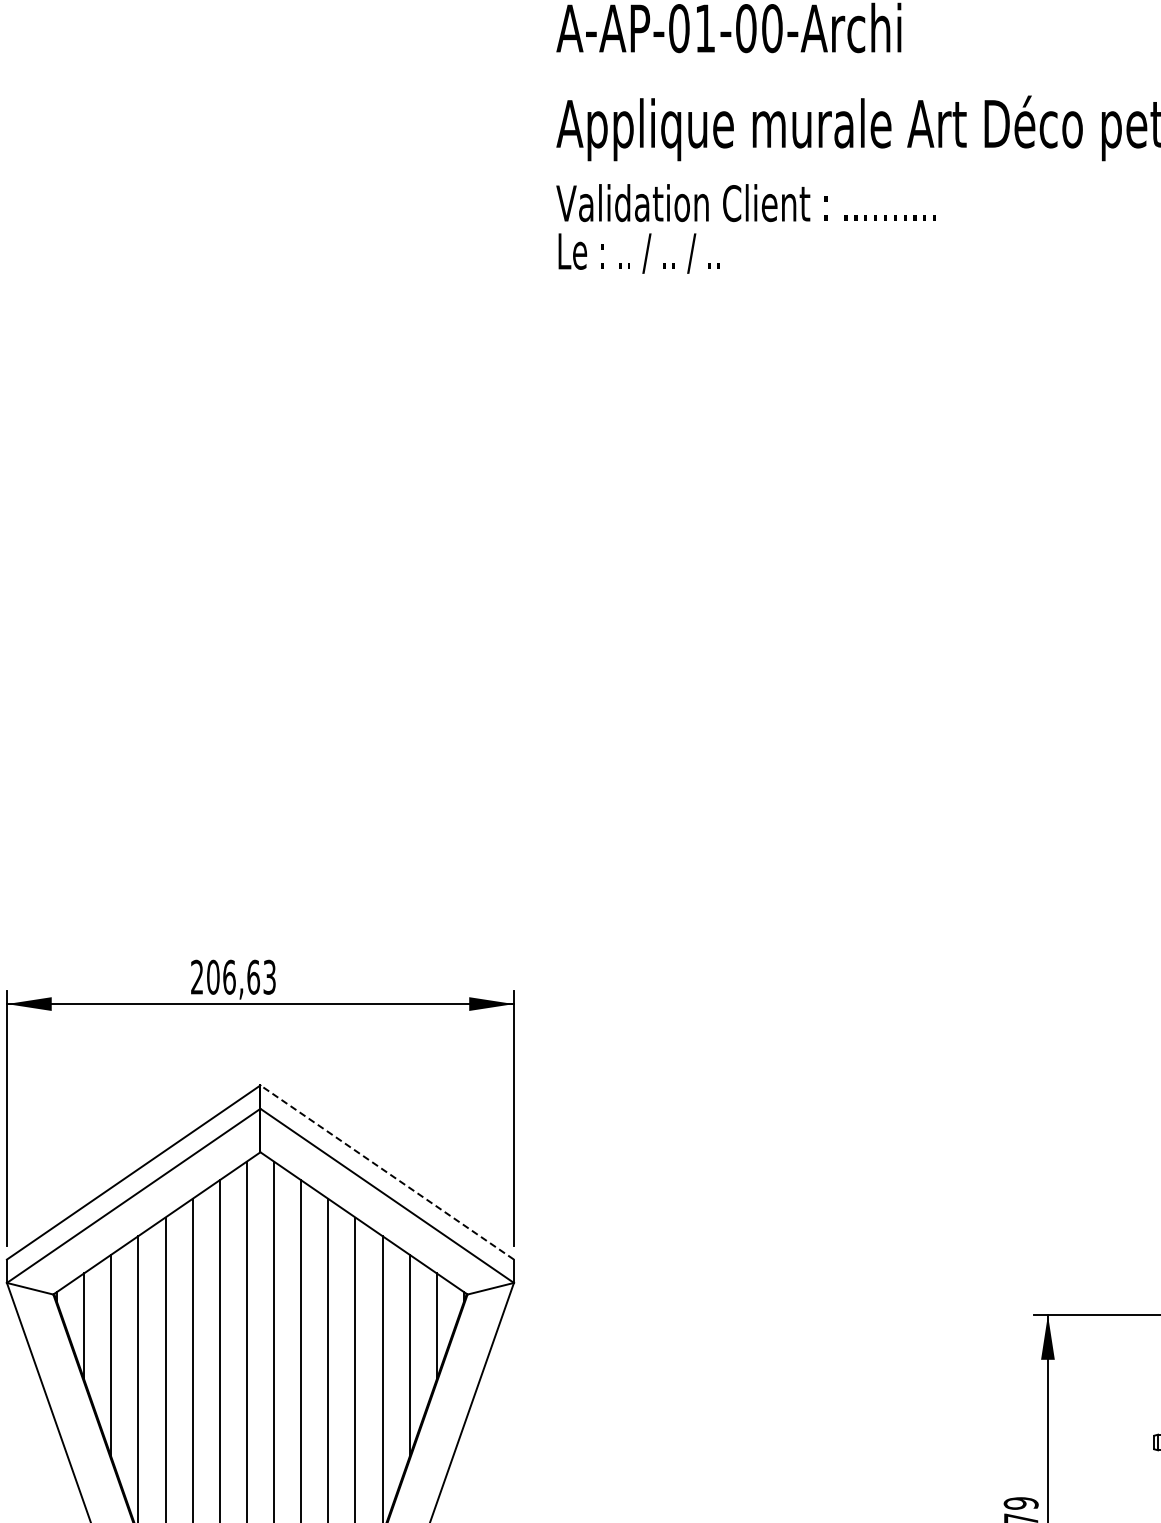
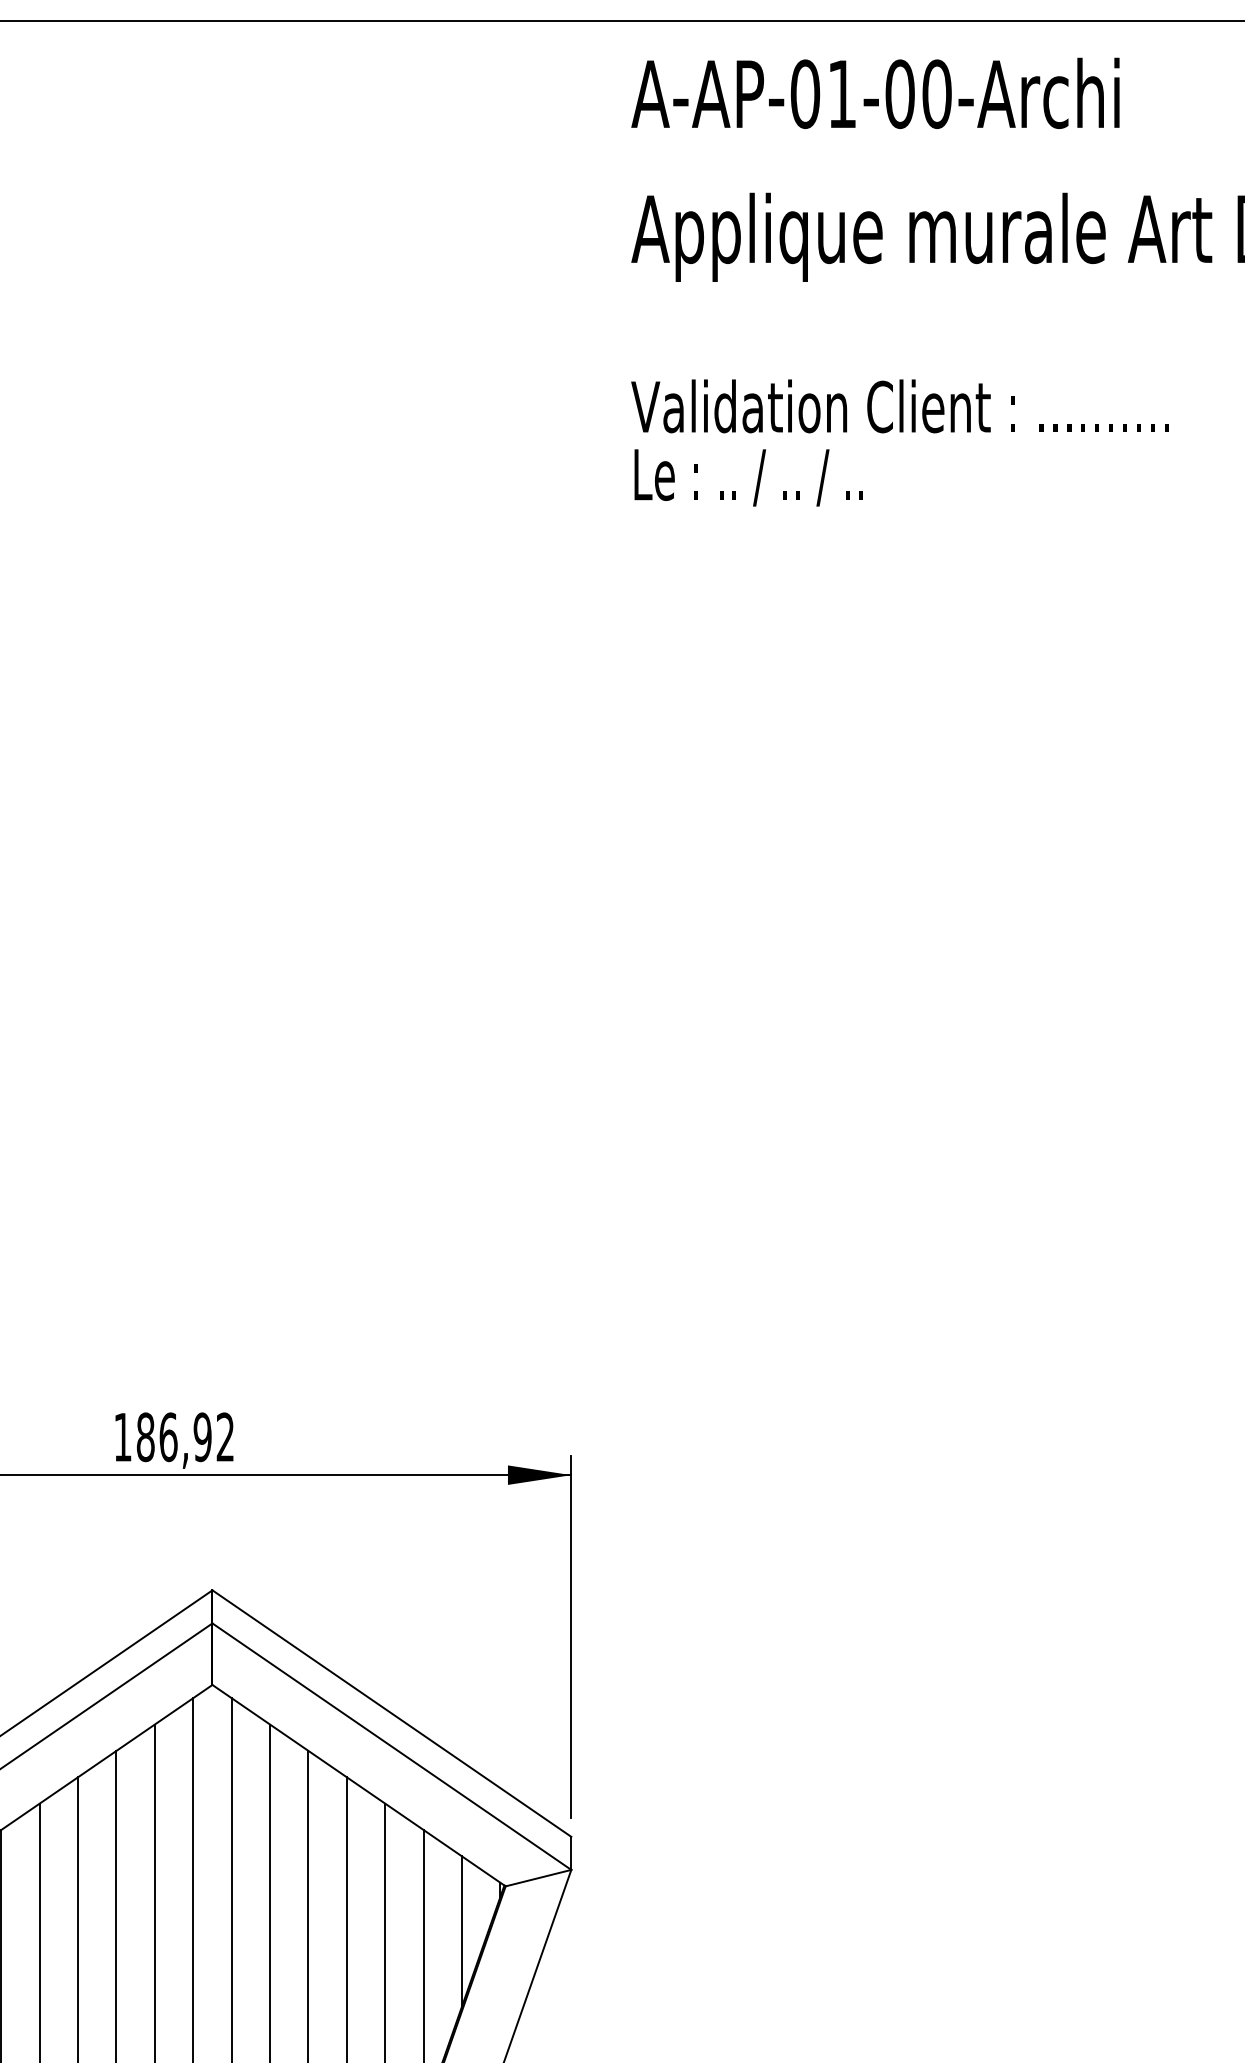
text: (745, 228) -> (899, 442), moved
text: (233, 976) -> (174, 1436), 206,63 -> 186,92
line: (387, 1172) -> (392, 1713), dashed -> solid

